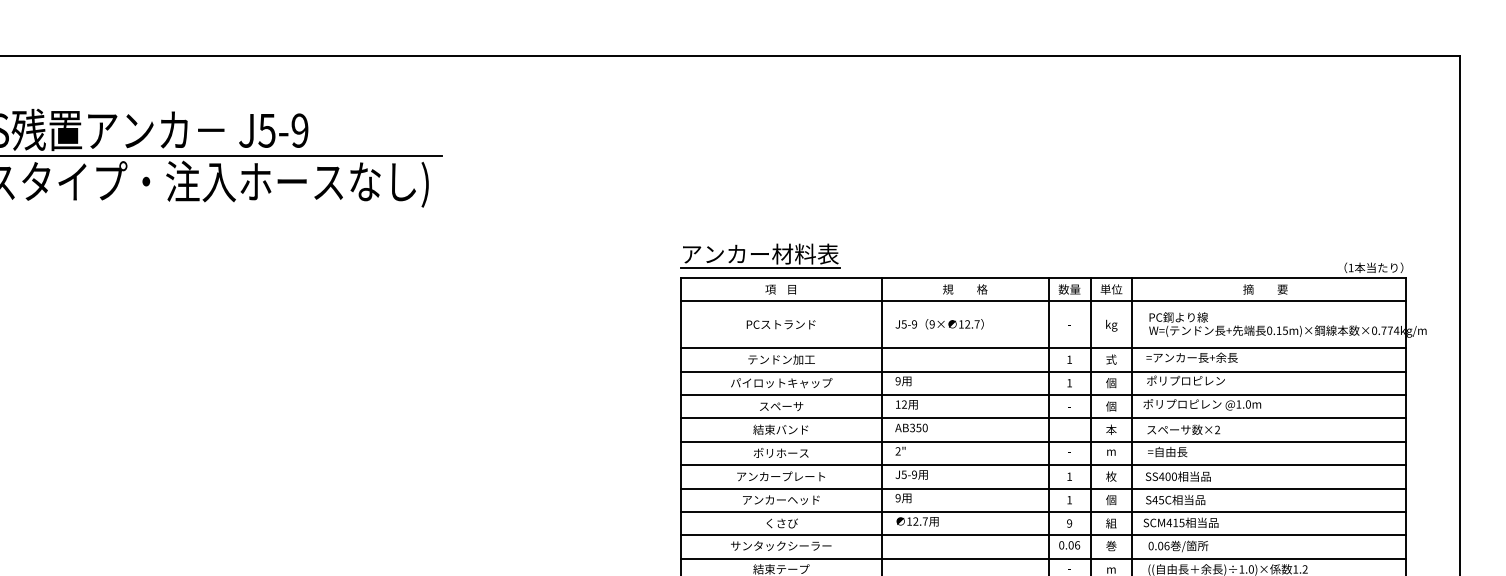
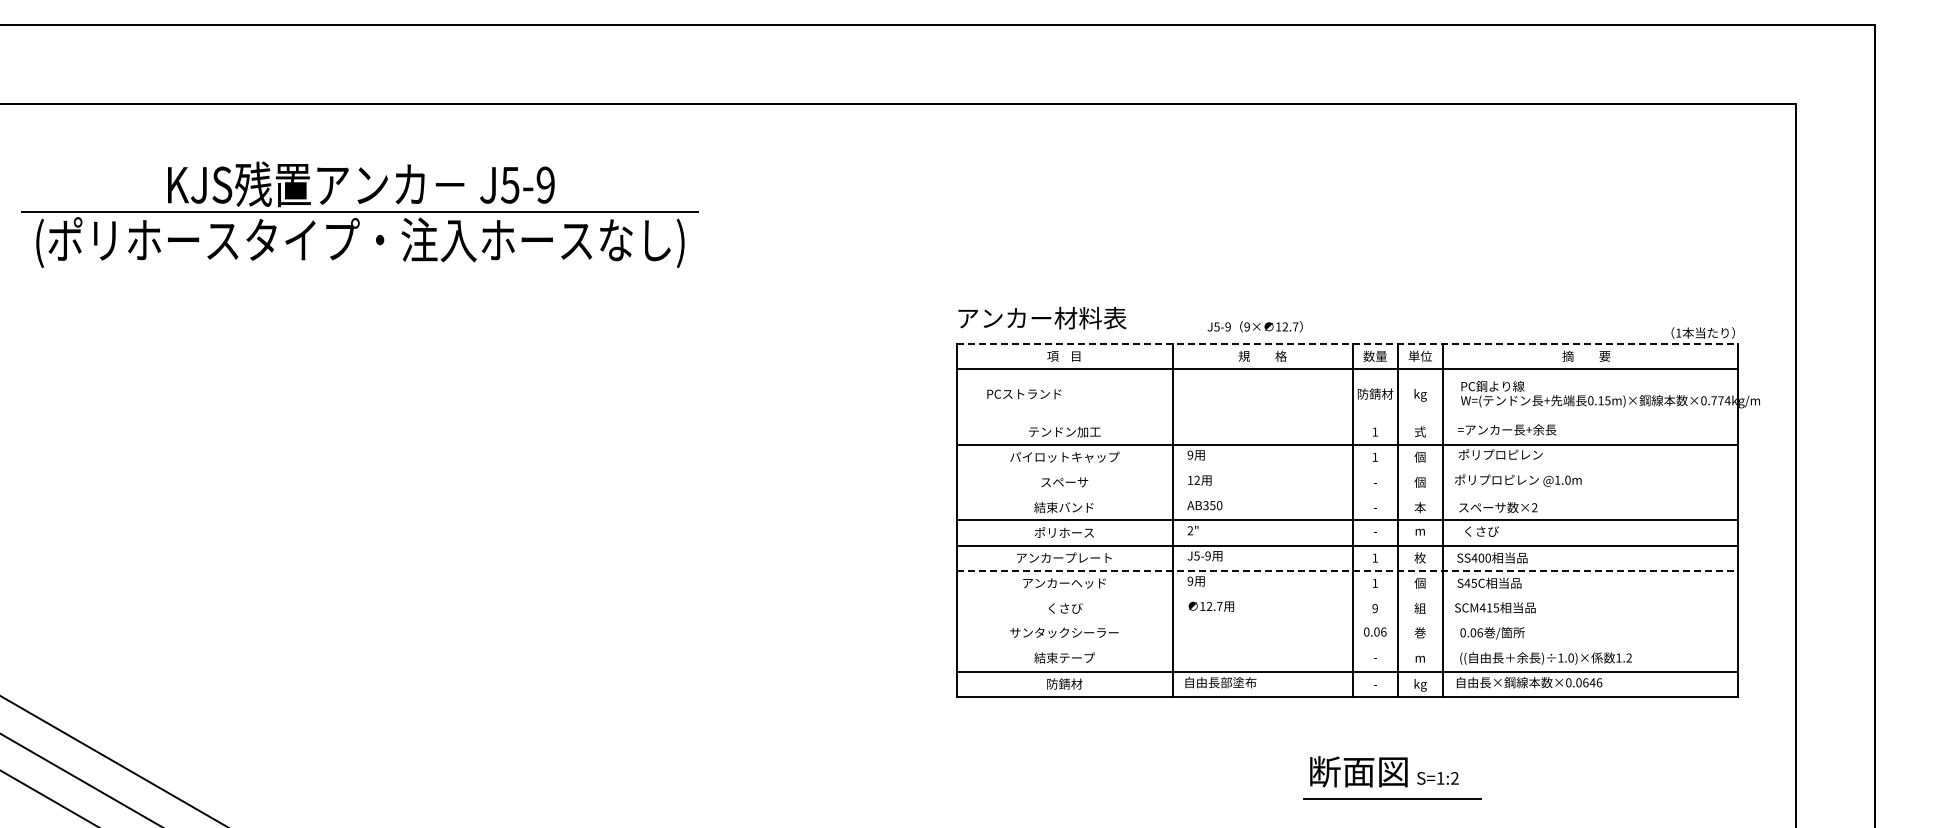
line: (759, 268) -> (1041, 333), removed
line: (1043, 277) -> (1347, 343), solid -> dashed
text: (939, 323) -> (1254, 326), moved
text: (1069, 323) -> (1375, 393), - -> 防錆材
text: (781, 324) -> (1024, 394), moved
line: (1043, 348) -> (1347, 419), removed
line: (1043, 395) -> (1347, 470), removed
line: (1043, 418) -> (1347, 495), removed
text: (1167, 452) -> (1480, 531), =自由長 -> くさび
line: (1043, 488) -> (1347, 570), solid -> dashed
line: (1043, 512) -> (1347, 596), removed
line: (1043, 535) -> (1347, 621), removed
line: (1043, 558) -> (1347, 646), removed

